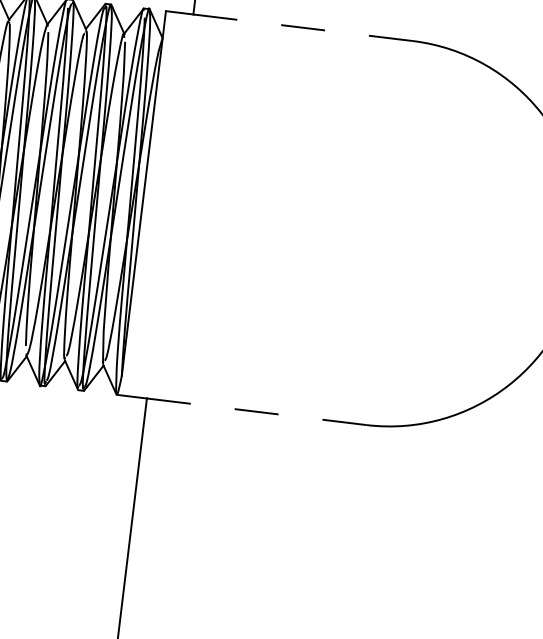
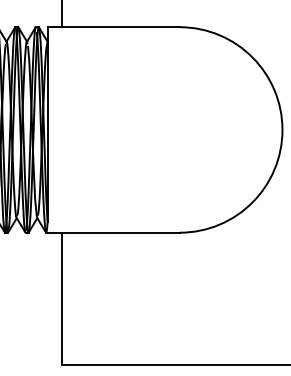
line: (303, 28) -> (121, 27), dashed -> solid
line: (257, 411) -> (121, 232), dashed -> solid

